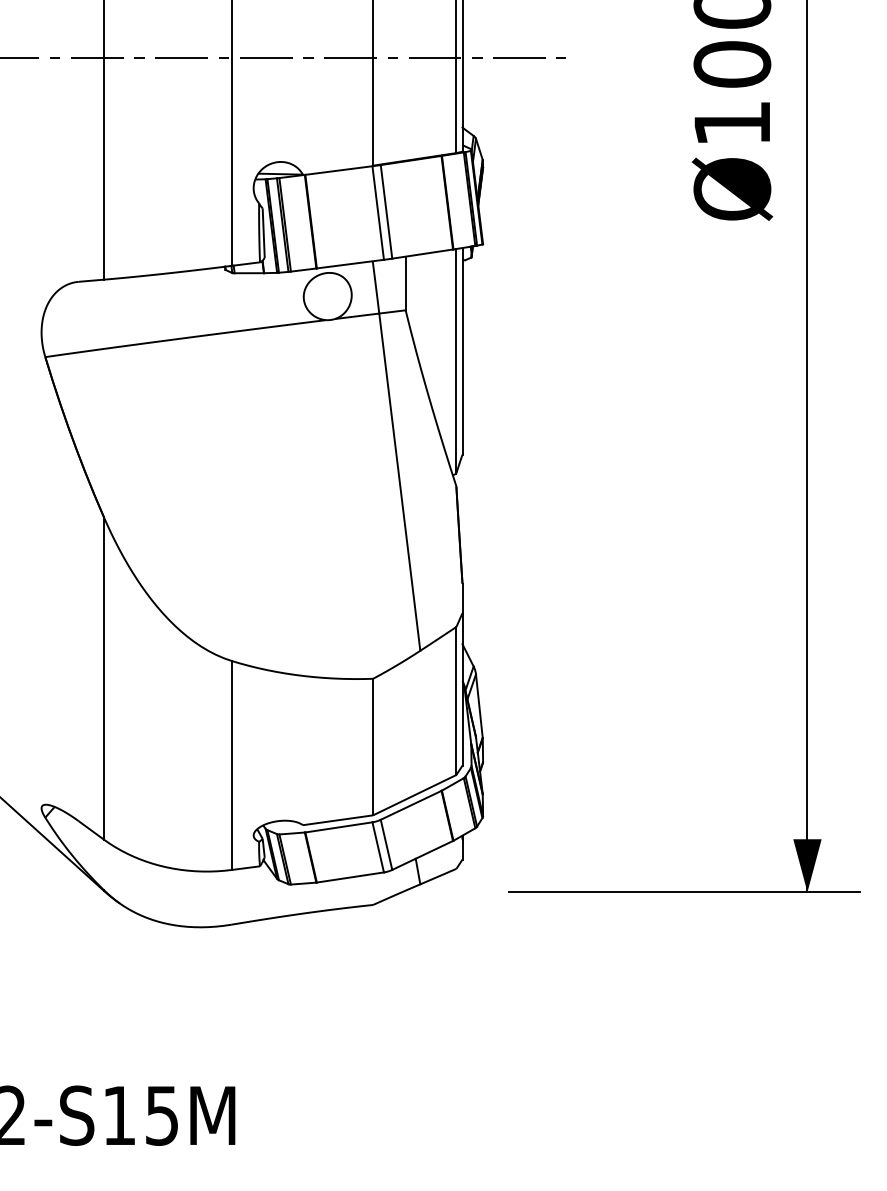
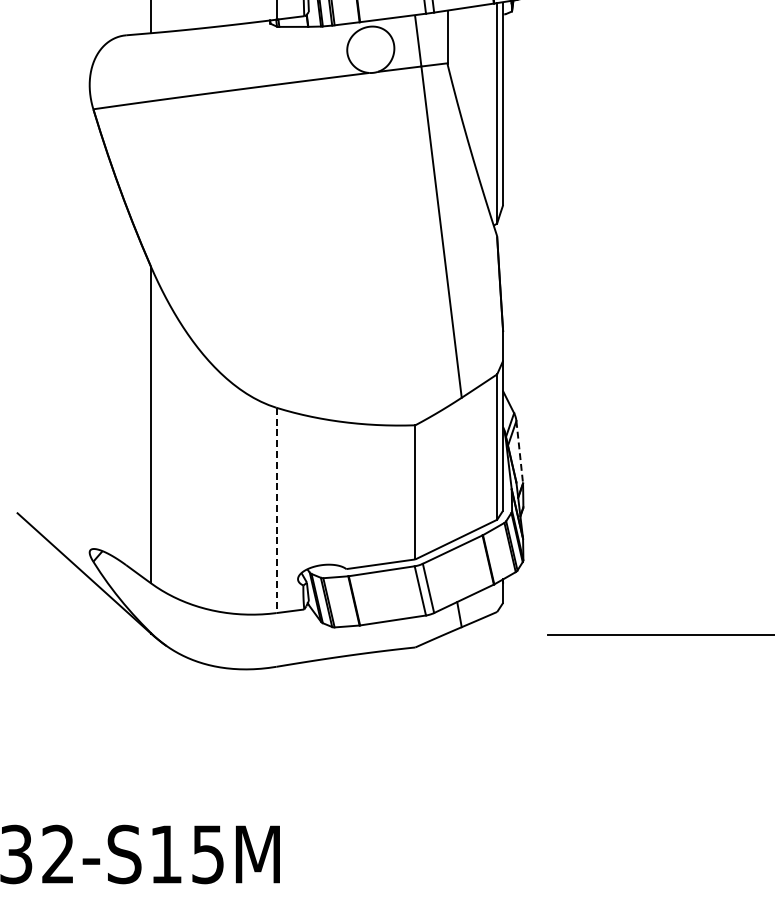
line: (479, 706) -> (519, 452), solid -> dashed
line: (231, 766) -> (276, 511), solid -> dashed

